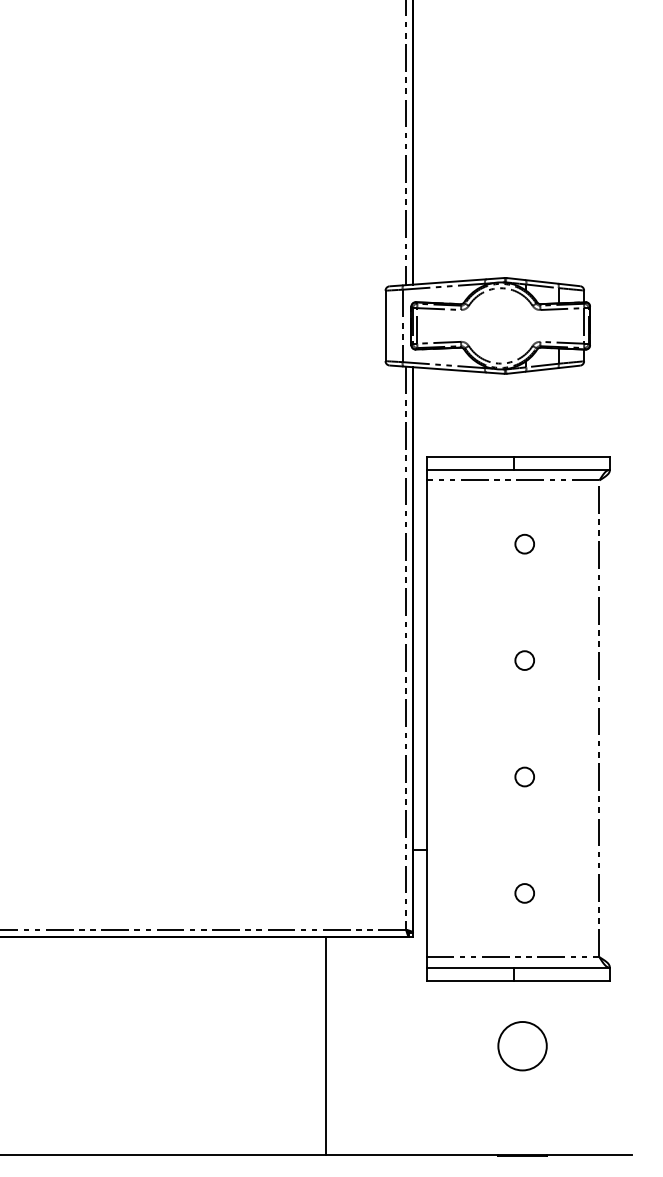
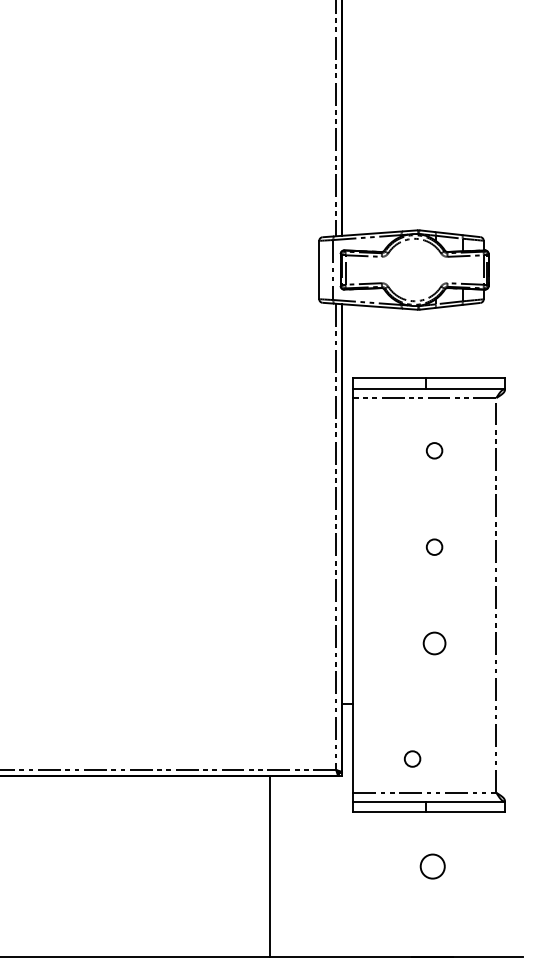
circle: (524, 776) -> (434, 643), size x1.4
circle: (524, 892) -> (412, 758), moved
circle: (522, 1046) -> (432, 866), size x0.6

